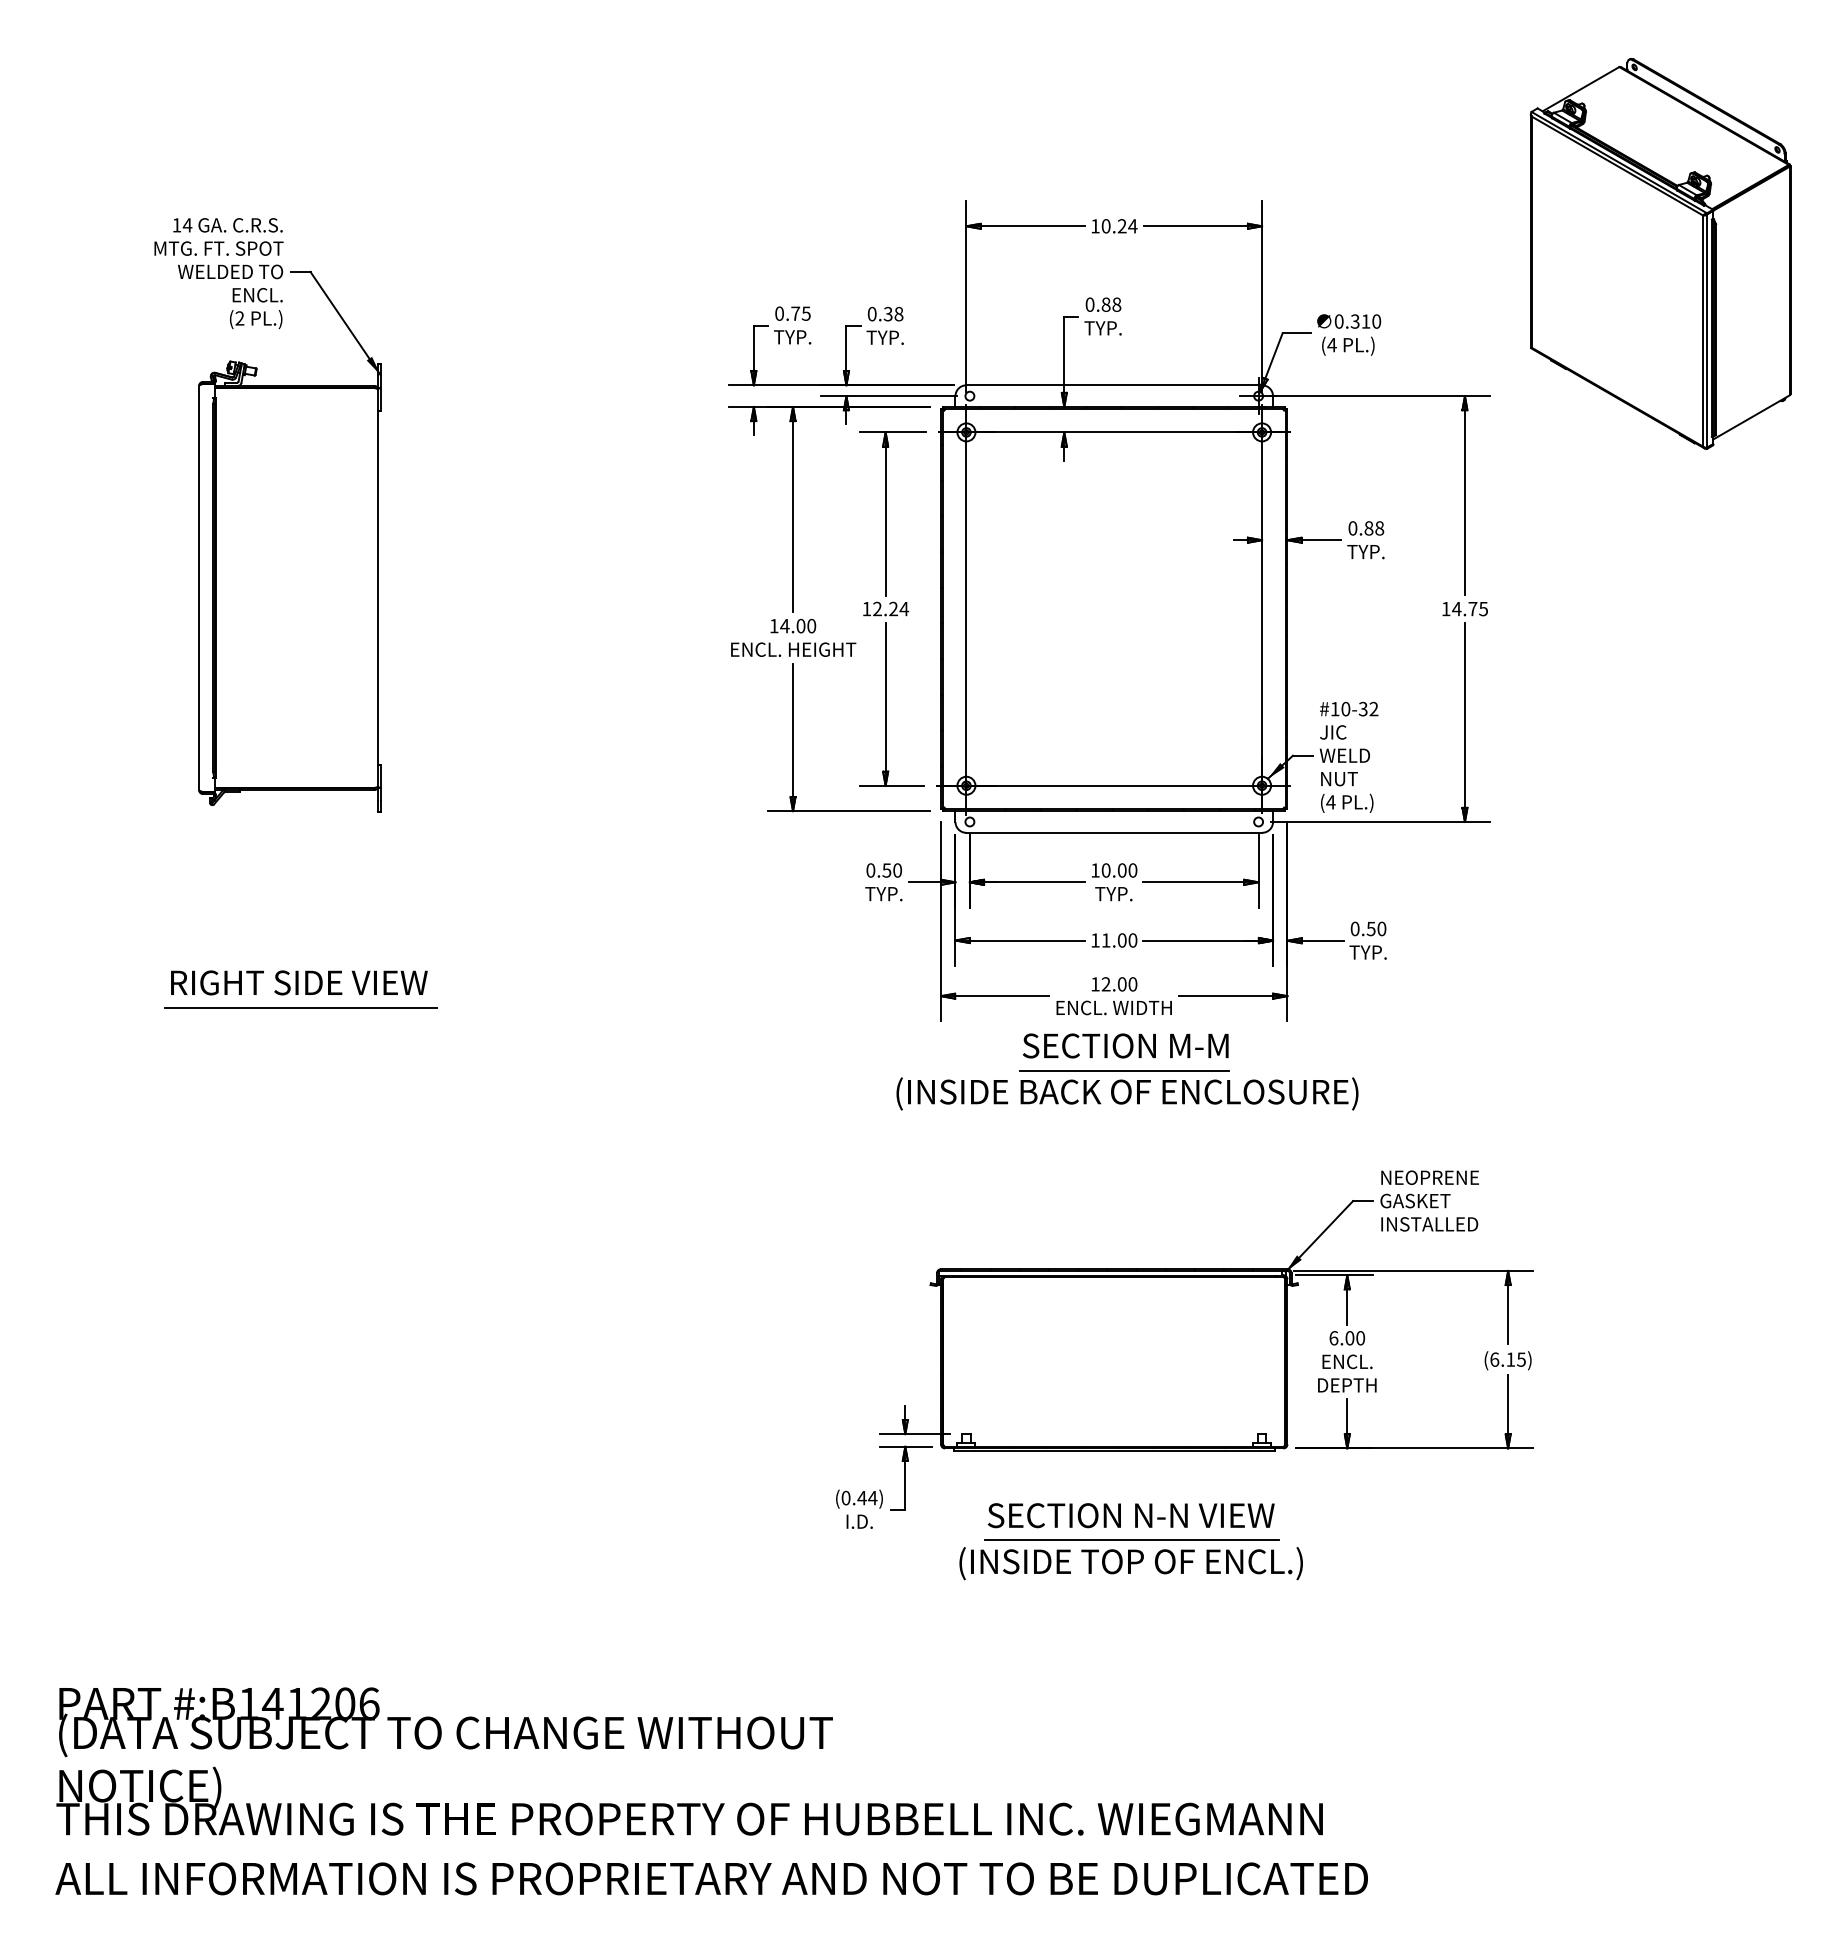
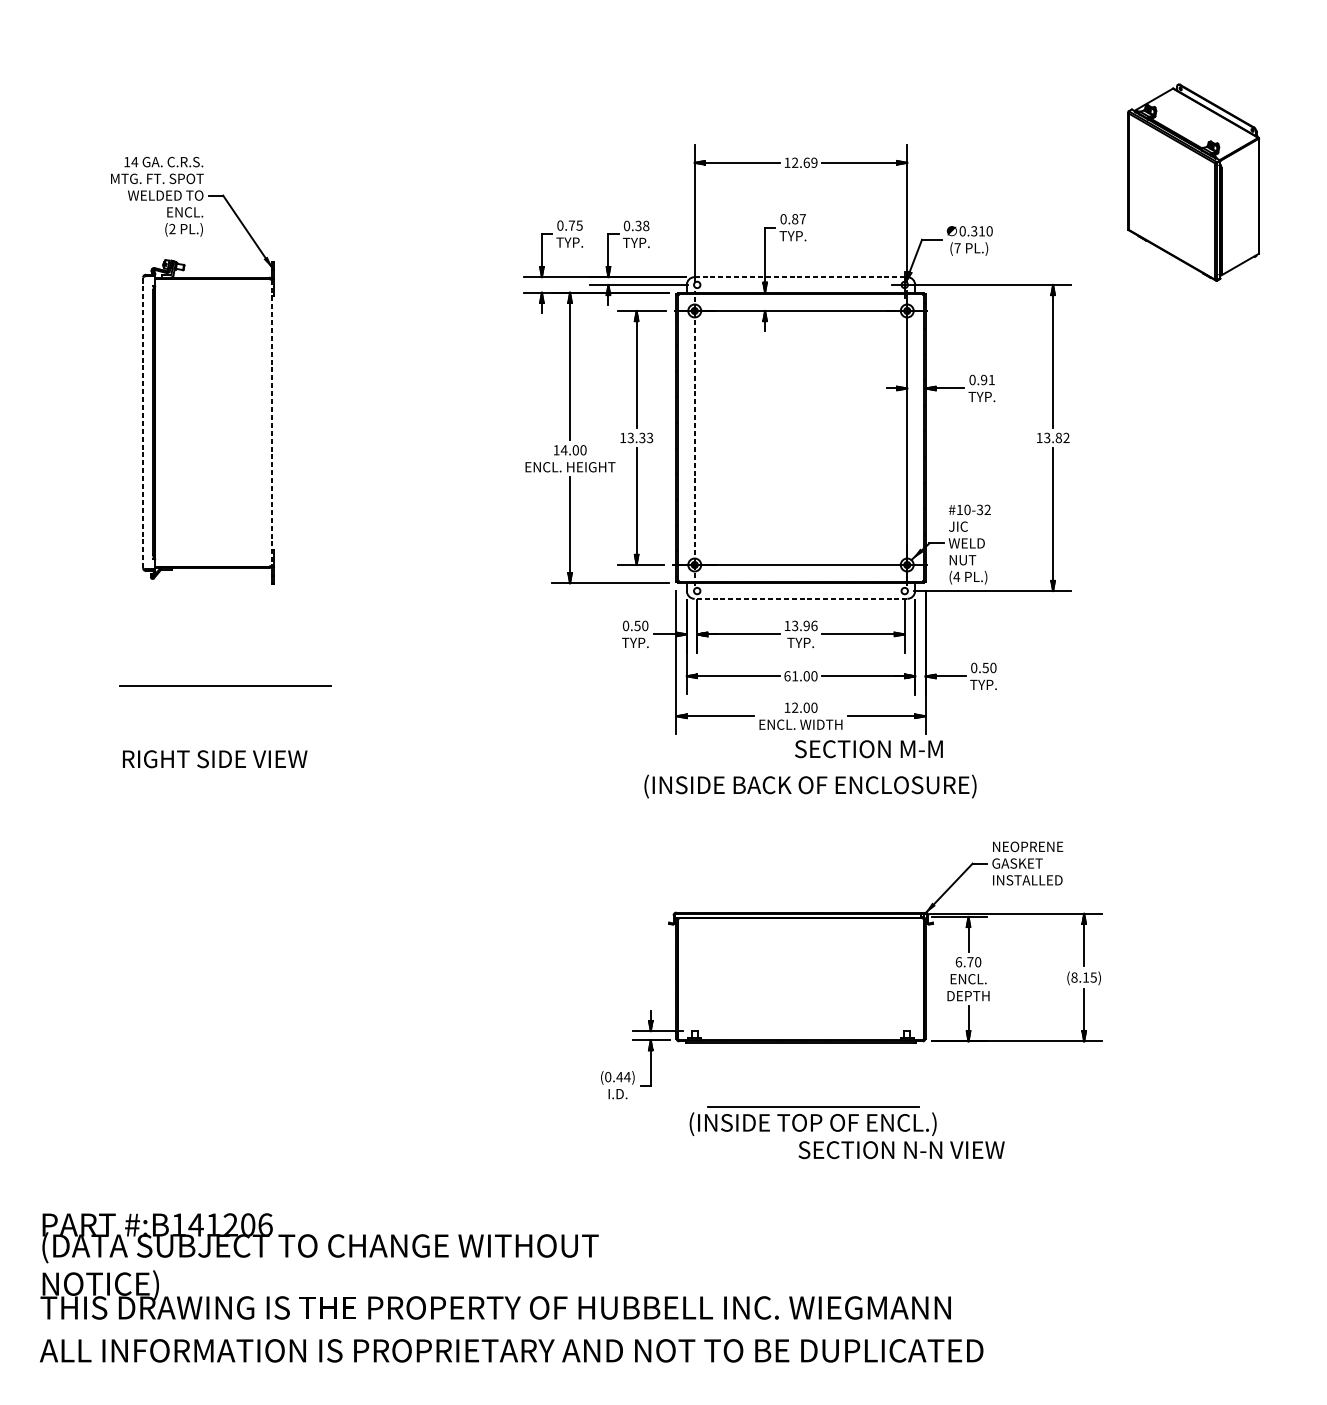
text: (1119, 226) -> (804, 162), 10.24 -> 12.69
part: (1660, 253) -> (1193, 182), size x0.7
text: (1116, 304) -> (802, 219), 0.88 -> 0.87
text: (1331, 345) -> (957, 248), (4 -> (7
line: (1114, 385) -> (801, 277), solid -> dashed
text: (1374, 528) -> (988, 380), 0.88 -> 0.91
line: (199, 587) -> (143, 422), solid -> dashed
line: (378, 588) -> (272, 423), solid -> dashed
text: (891, 608) -> (640, 437), 12.24 -> 13.33
text: (1470, 608) -> (1057, 437), 14.75 -> 13.82
line: (966, 609) -> (694, 438), solid -> dashed
line: (1114, 832) -> (801, 598), solid -> dashed
text: (1119, 870) -> (804, 625), 10.00 -> 13.96
text: (1095, 940) -> (787, 676), 11.00 -> 61.00
line: (313, 953) -> (225, 685), added
text: (299, 982) -> (215, 758), moved
line: (300, 1007) -> (215, 724), removed
text: (1125, 1045) -> (868, 748), moved
line: (1123, 1070) -> (807, 769), removed
text: (1349, 1338) -> (970, 962), 6.00 -> 6.70
text: (1494, 1359) -> (1074, 977), (6.15) -> (8.15)
text: (1131, 1515) -> (901, 1150), moved

